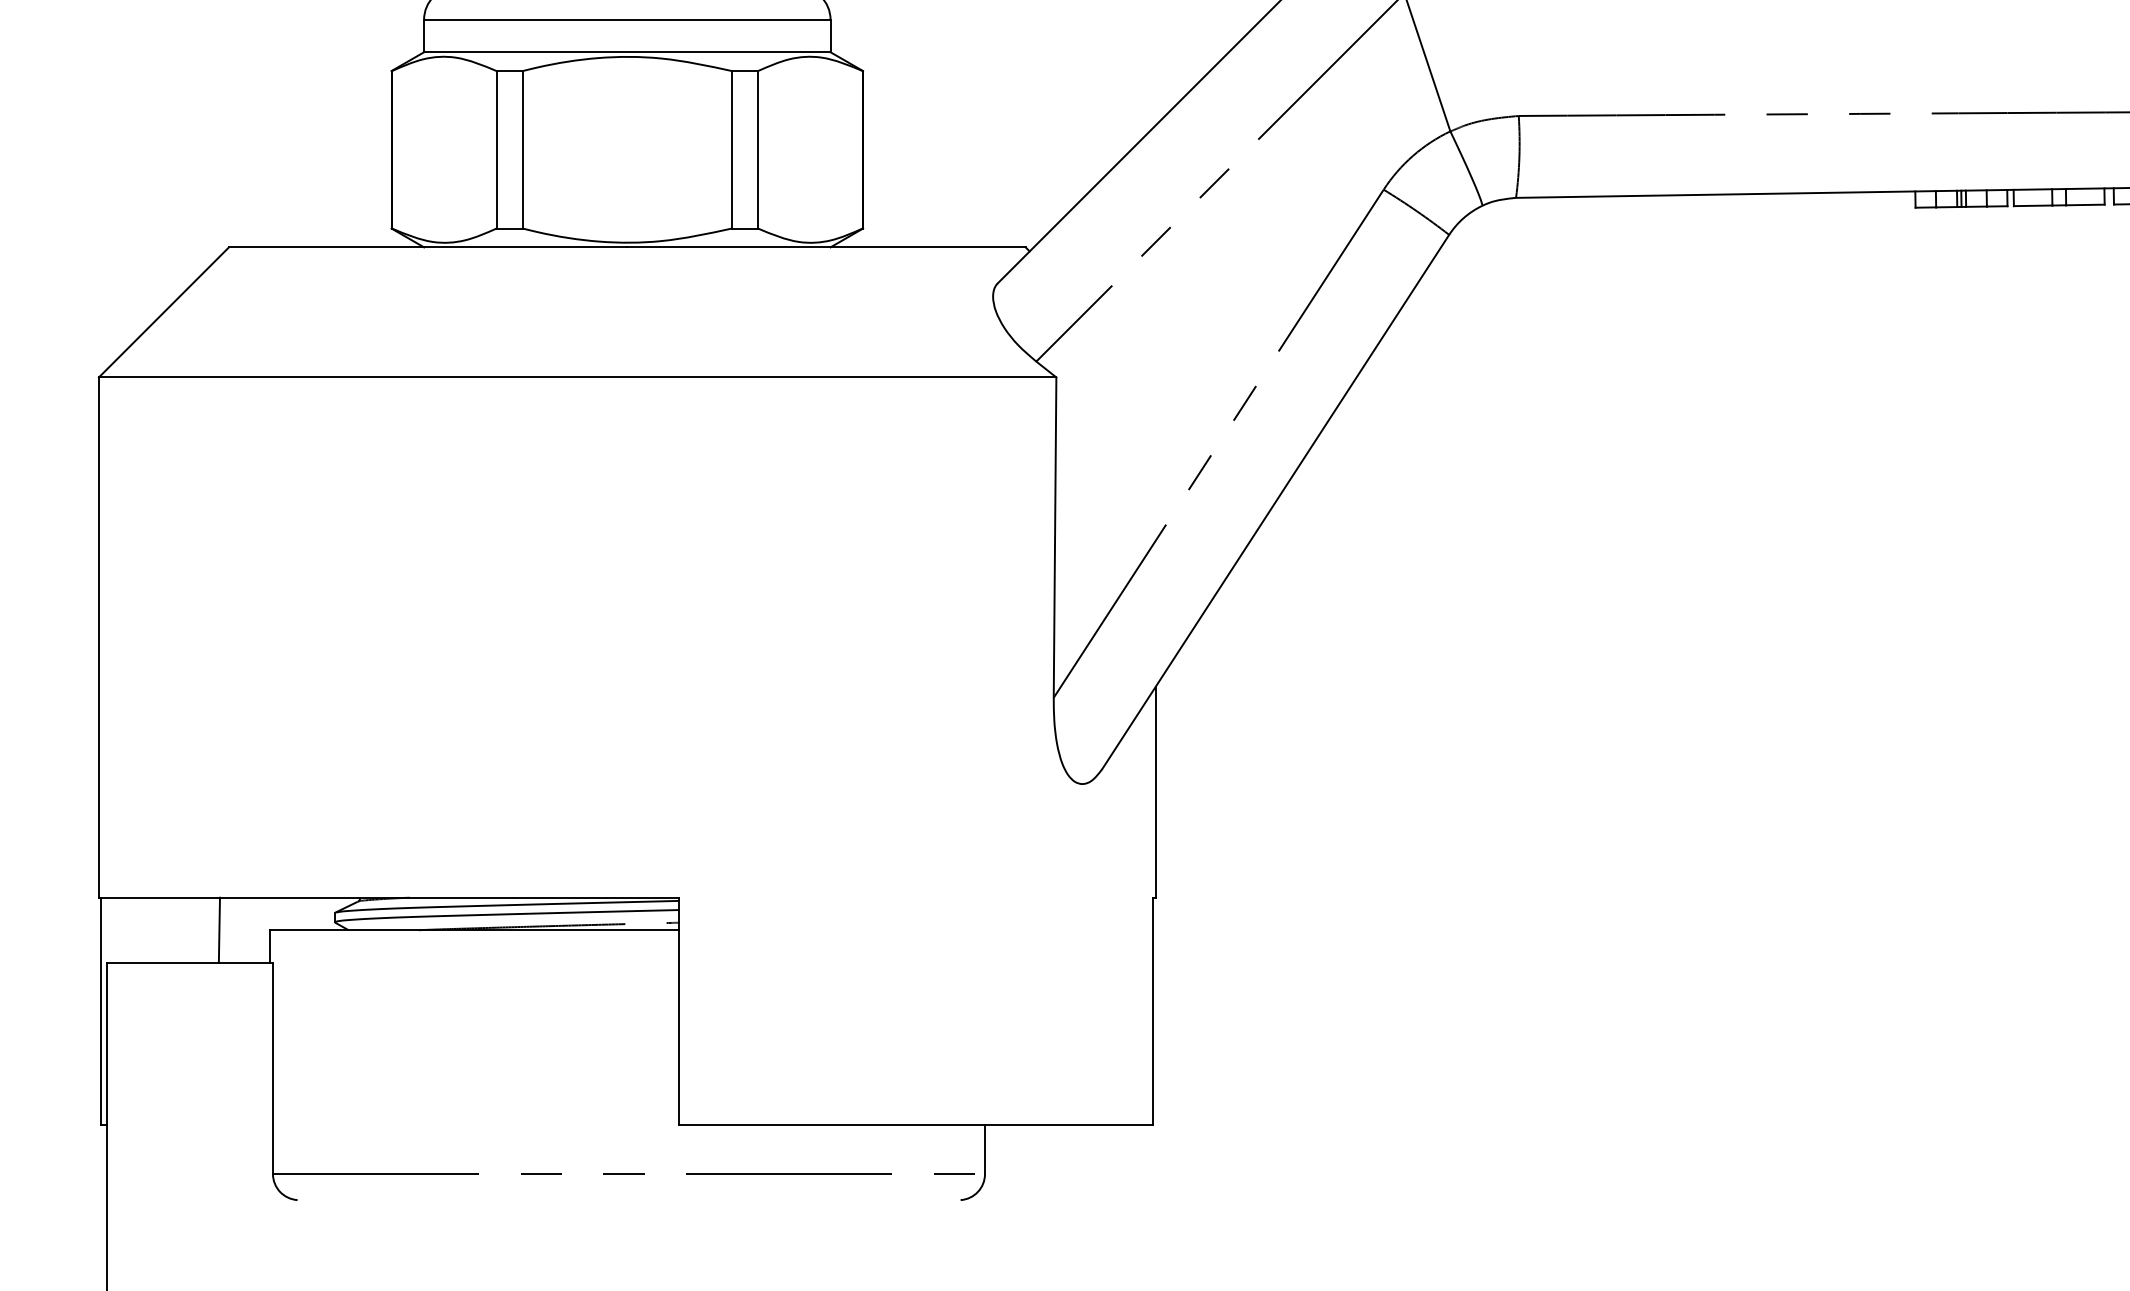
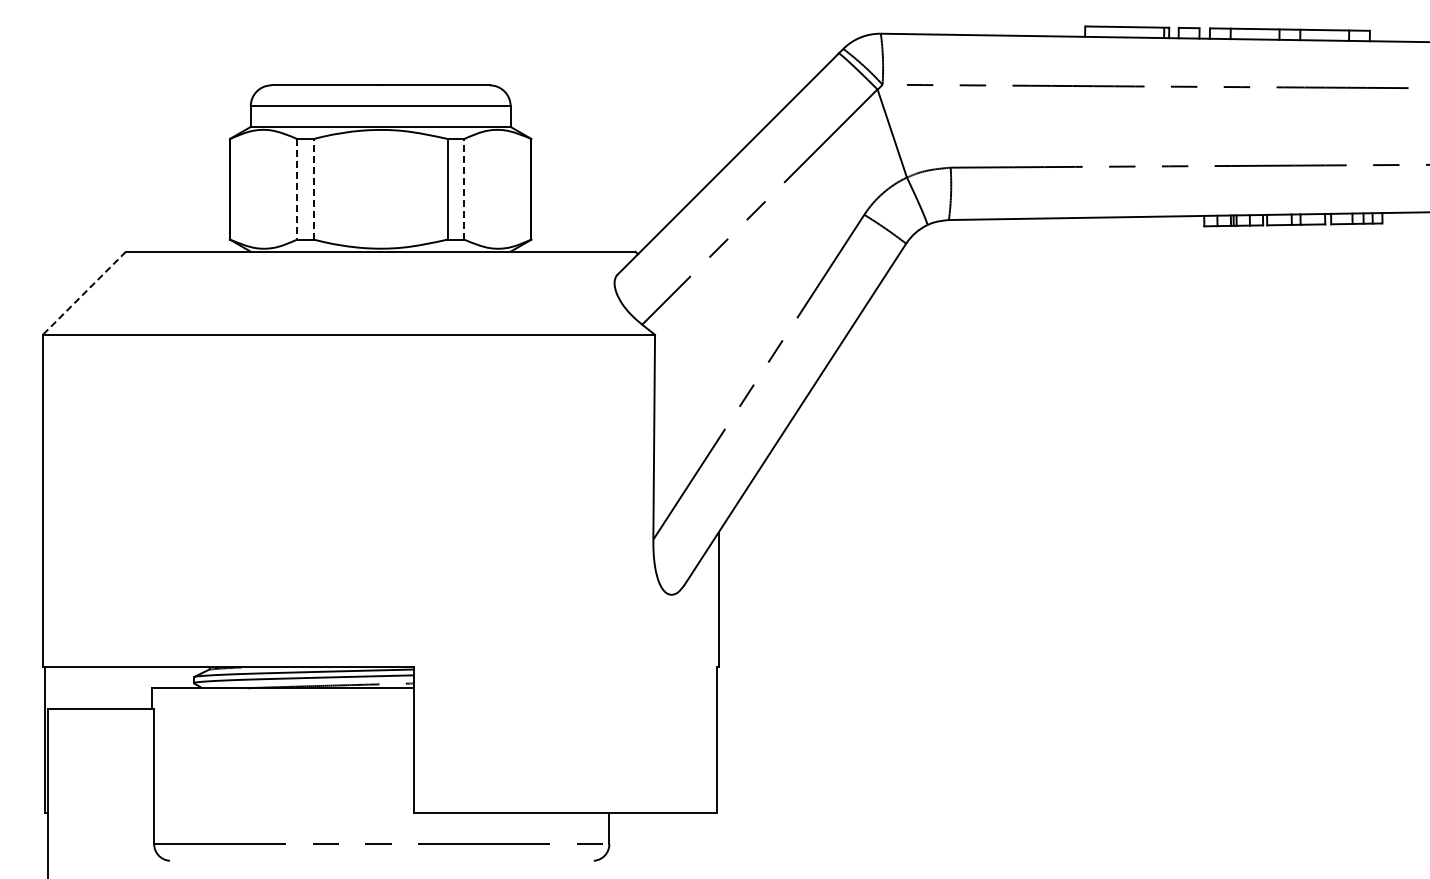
line: (522, 148) -> (313, 188), solid -> dashed
line: (758, 148) -> (464, 188), solid -> dashed
line: (497, 150) -> (297, 189), solid -> dashed
line: (164, 312) -> (84, 293), solid -> dashed
line: (218, 930) -> (119, 688), removed

